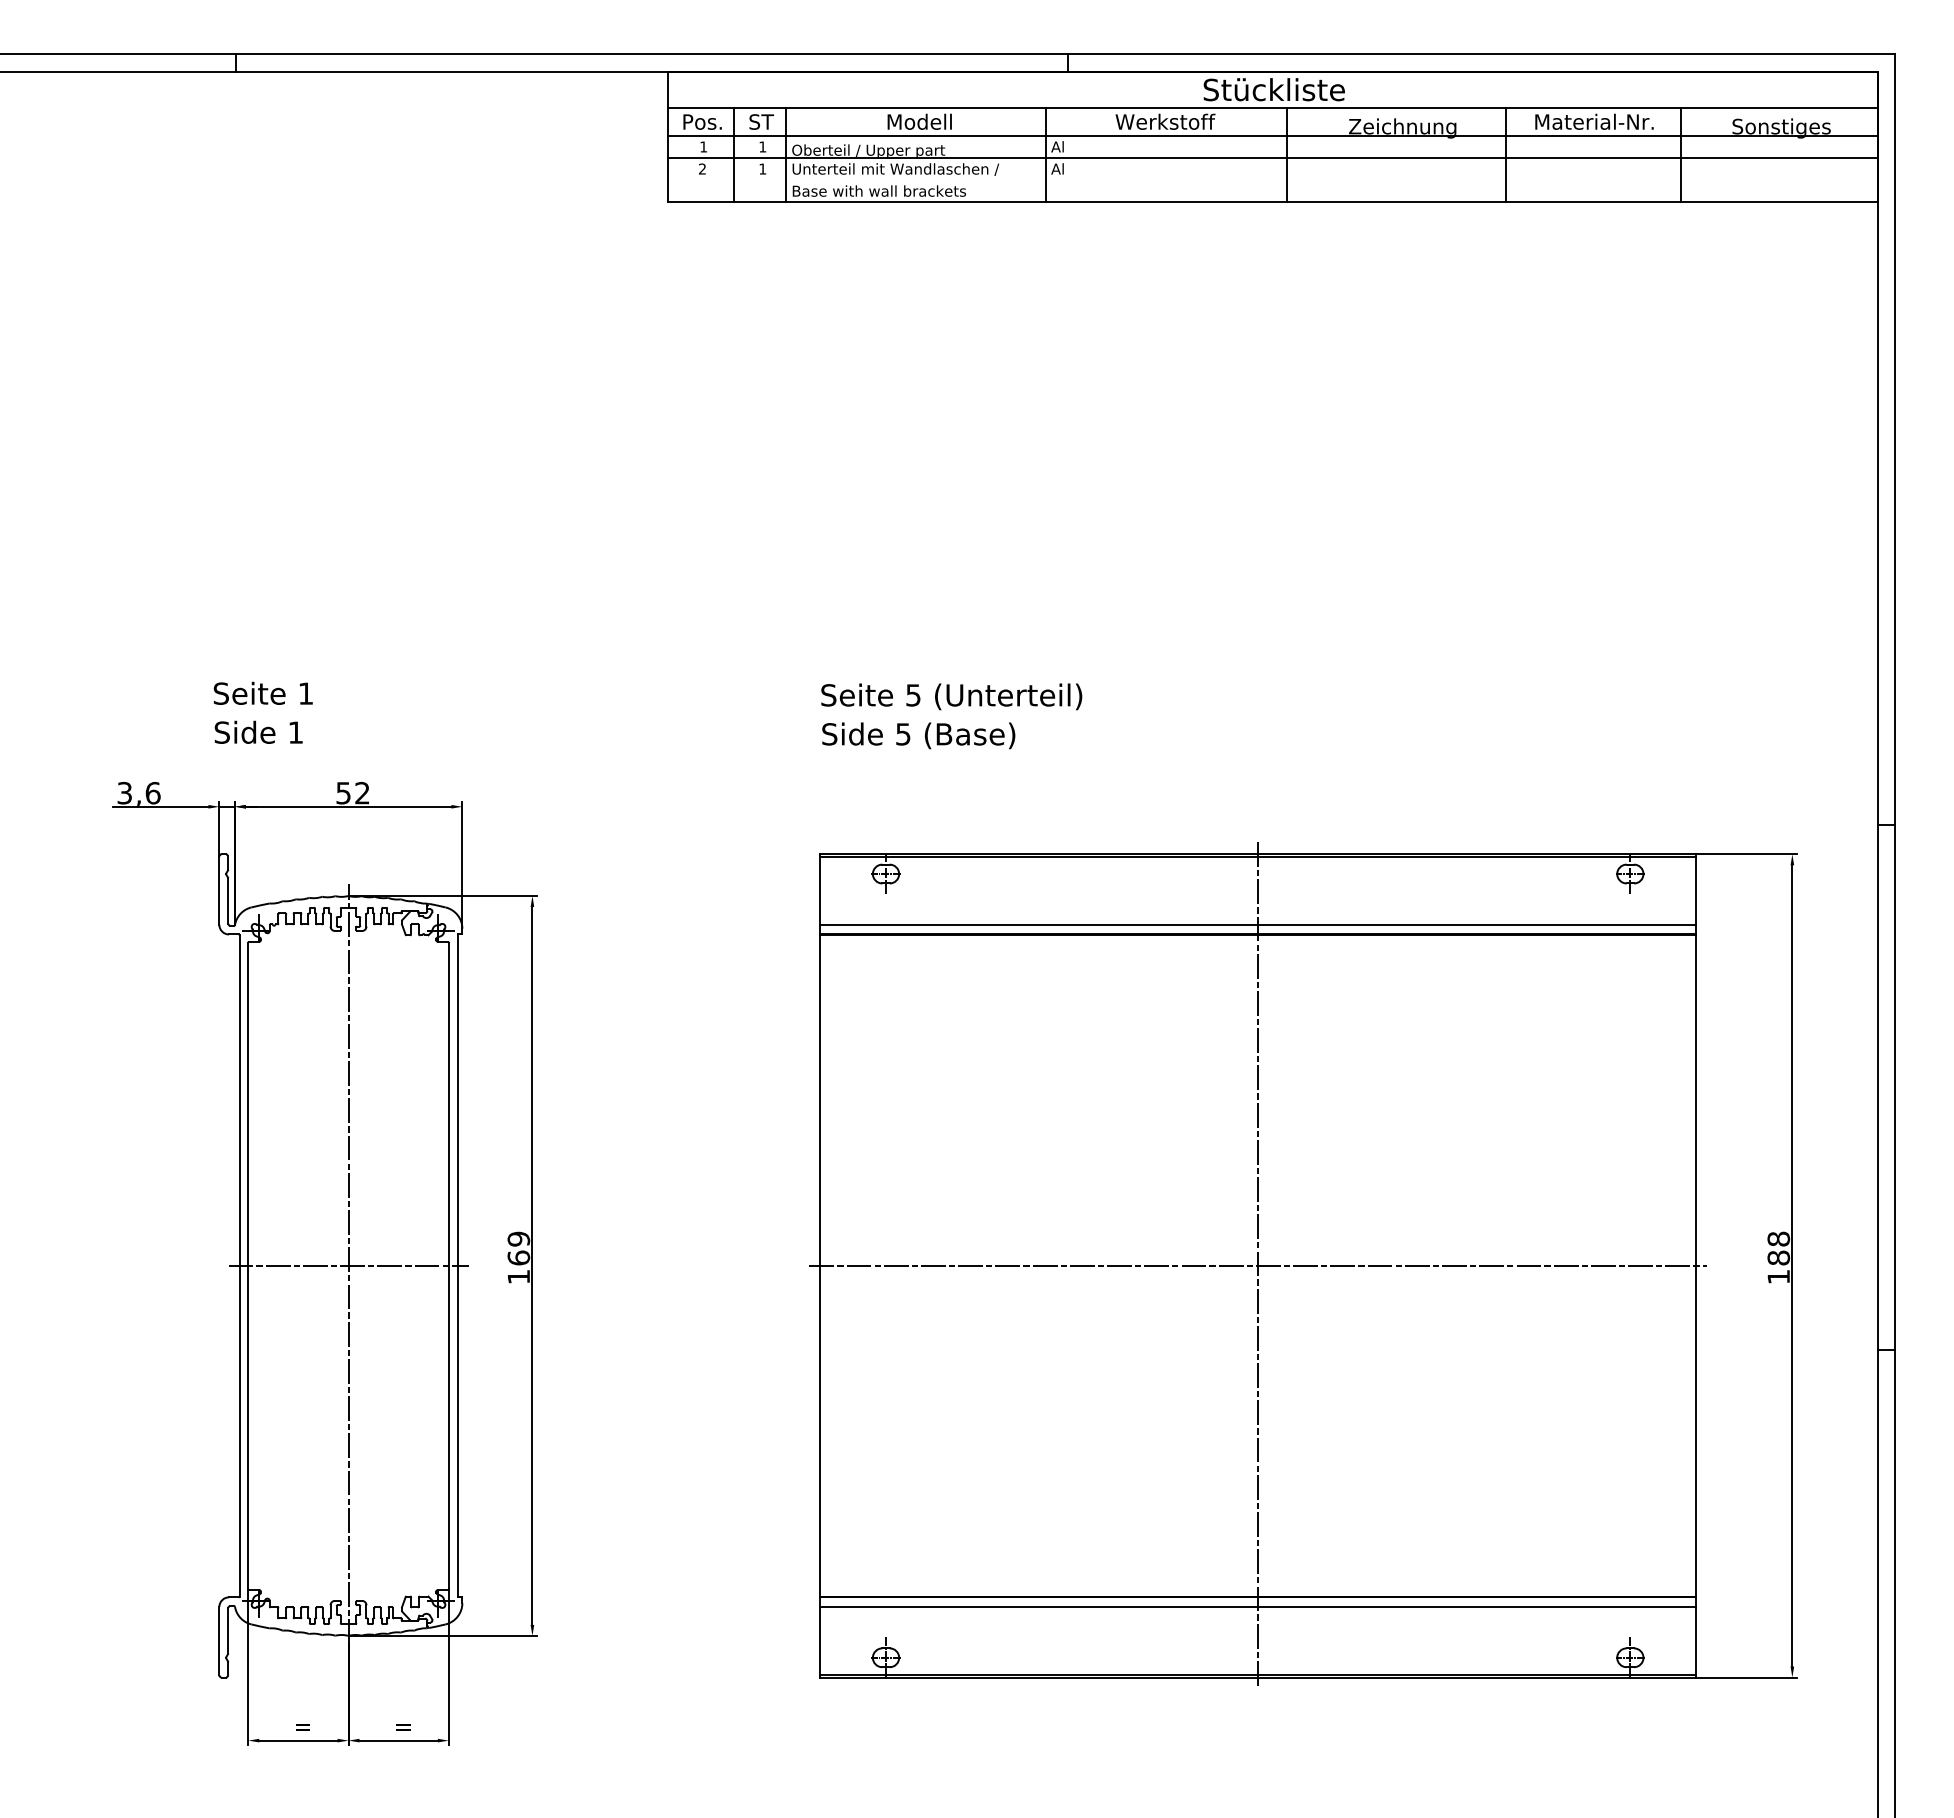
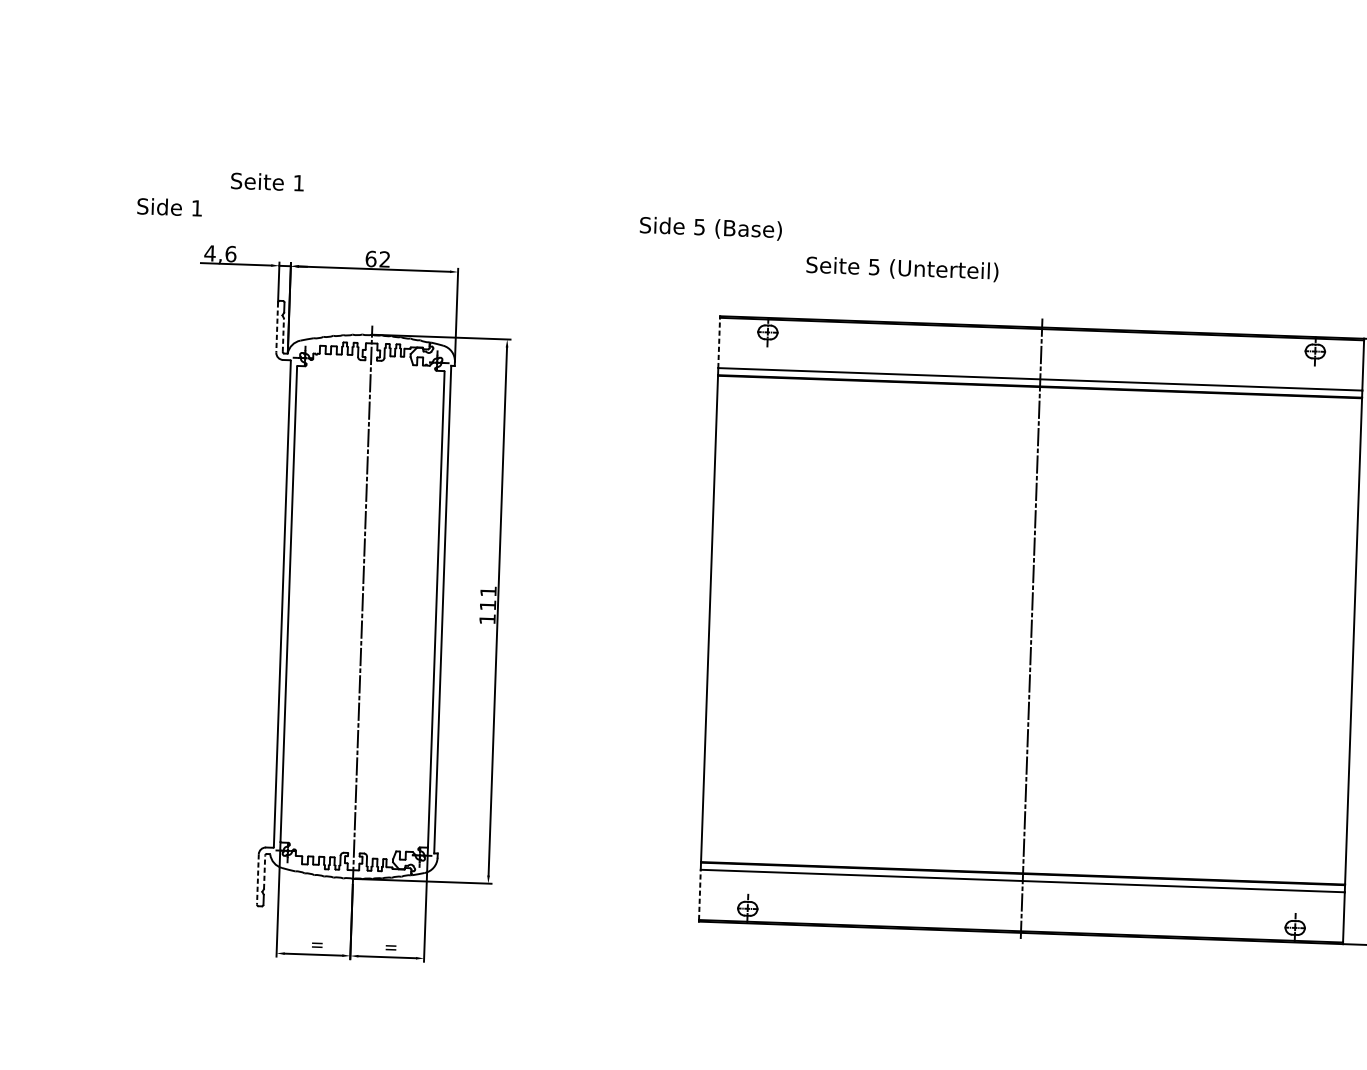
text: (262, 692) -> (266, 181), moved
text: (951, 696) -> (902, 268), moved
text: (258, 731) -> (169, 206), moved
text: (918, 735) -> (710, 228), moved
text: (343, 792) -> (371, 258), 52 -> 62
text: (124, 793) -> (209, 253), 3,6 -> 4,6
line: (820, 890) -> (719, 342), solid -> dashed
line: (219, 891) -> (277, 328), solid -> dashed
line: (228, 900) -> (283, 334), solid -> dashed
text: (518, 1248) -> (487, 598), 169 -> 111
line: (348, 1265) -> (362, 606), removed
line: (1257, 1265) -> (1031, 629), removed
line: (228, 1631) -> (264, 872), solid -> dashed
line: (820, 1640) -> (700, 894), solid -> dashed
line: (219, 1641) -> (258, 879), solid -> dashed

